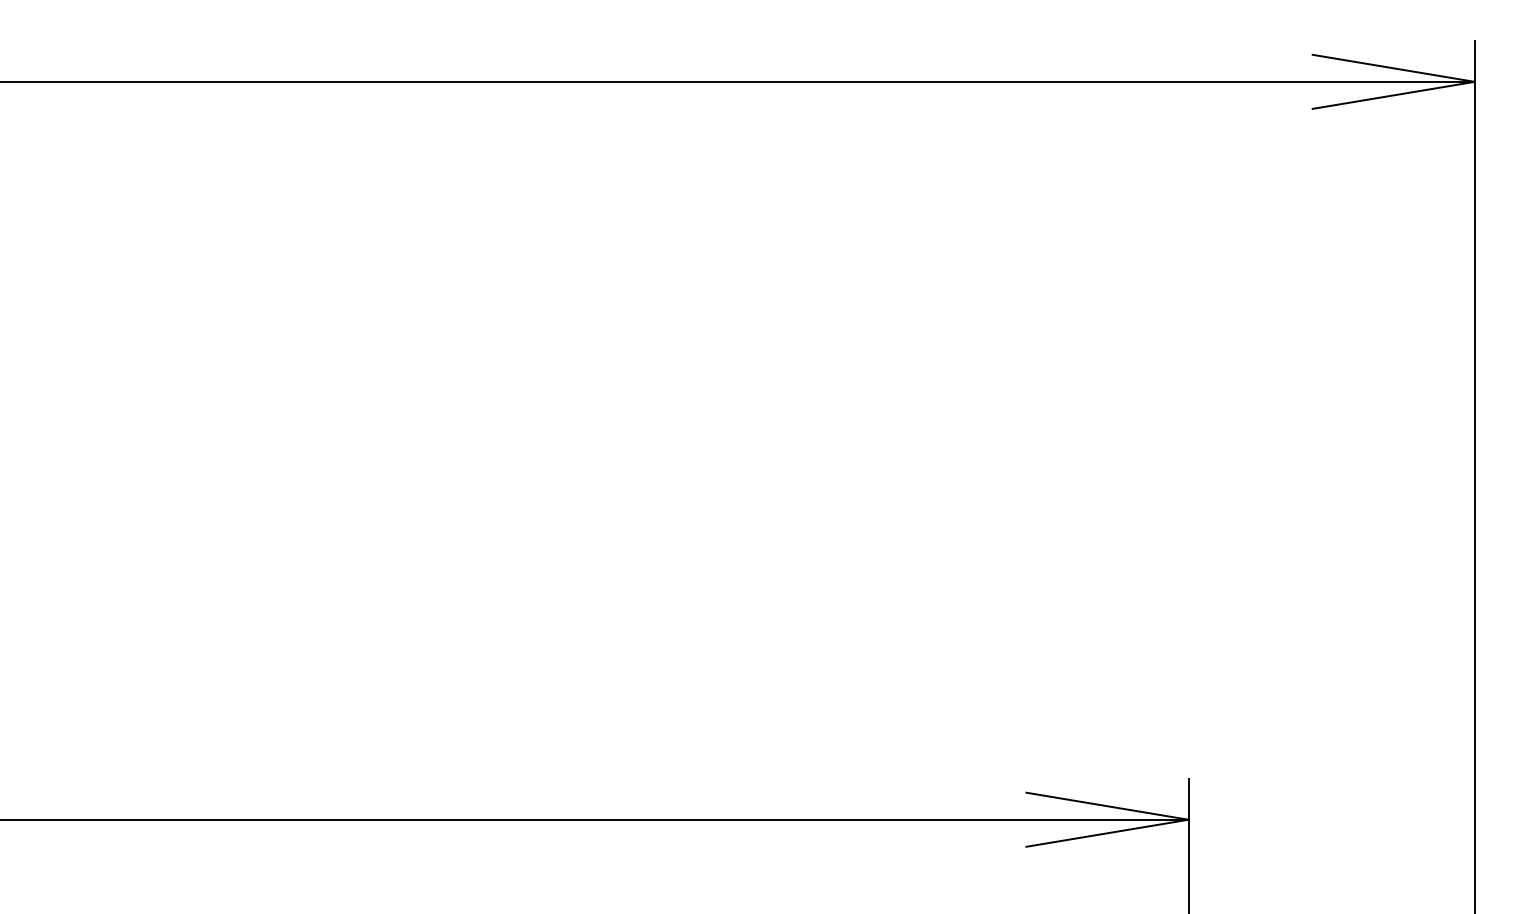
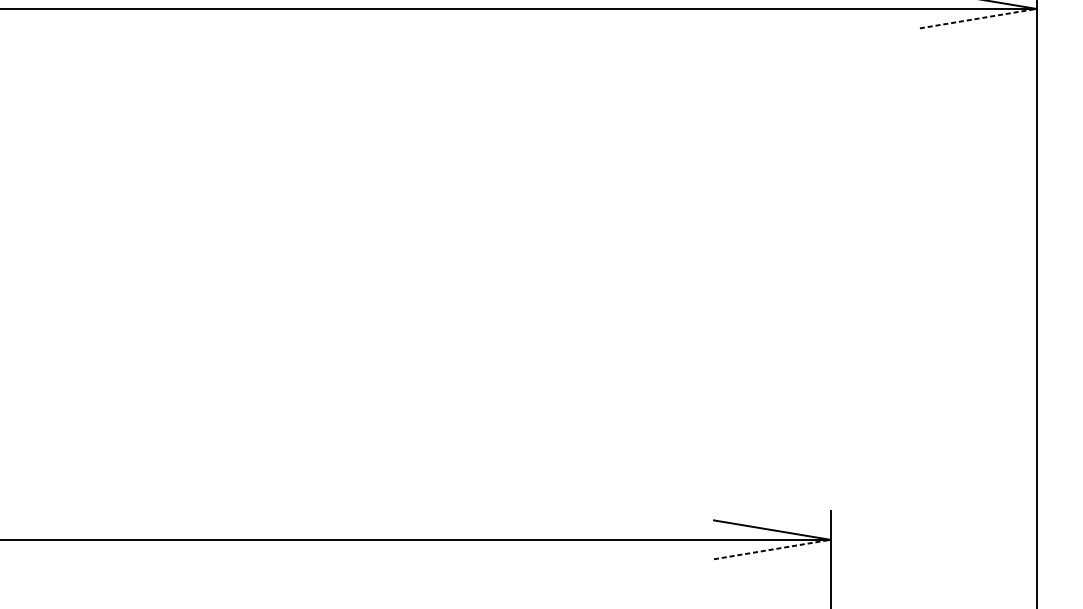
line: (1394, 95) -> (978, 18), solid -> dashed
line: (1108, 833) -> (772, 549), solid -> dashed

